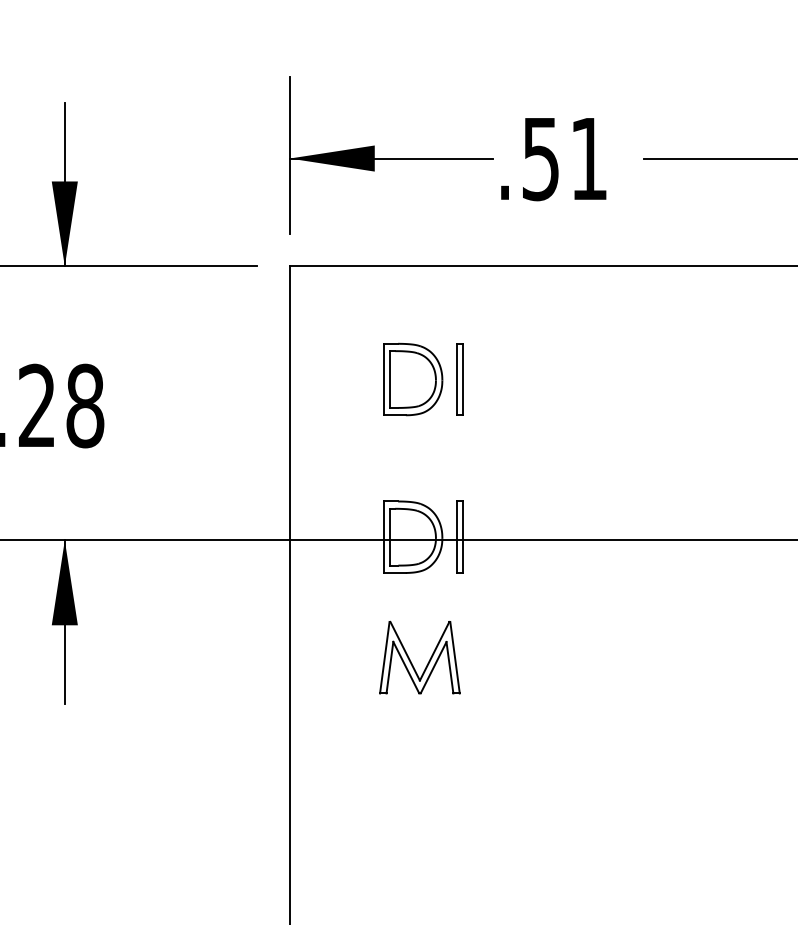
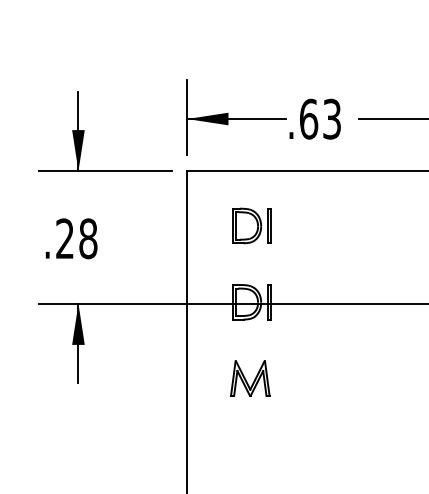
text: (564, 157) -> (320, 118), .51 -> .63
part: (420, 657) -> (250, 378), moved

